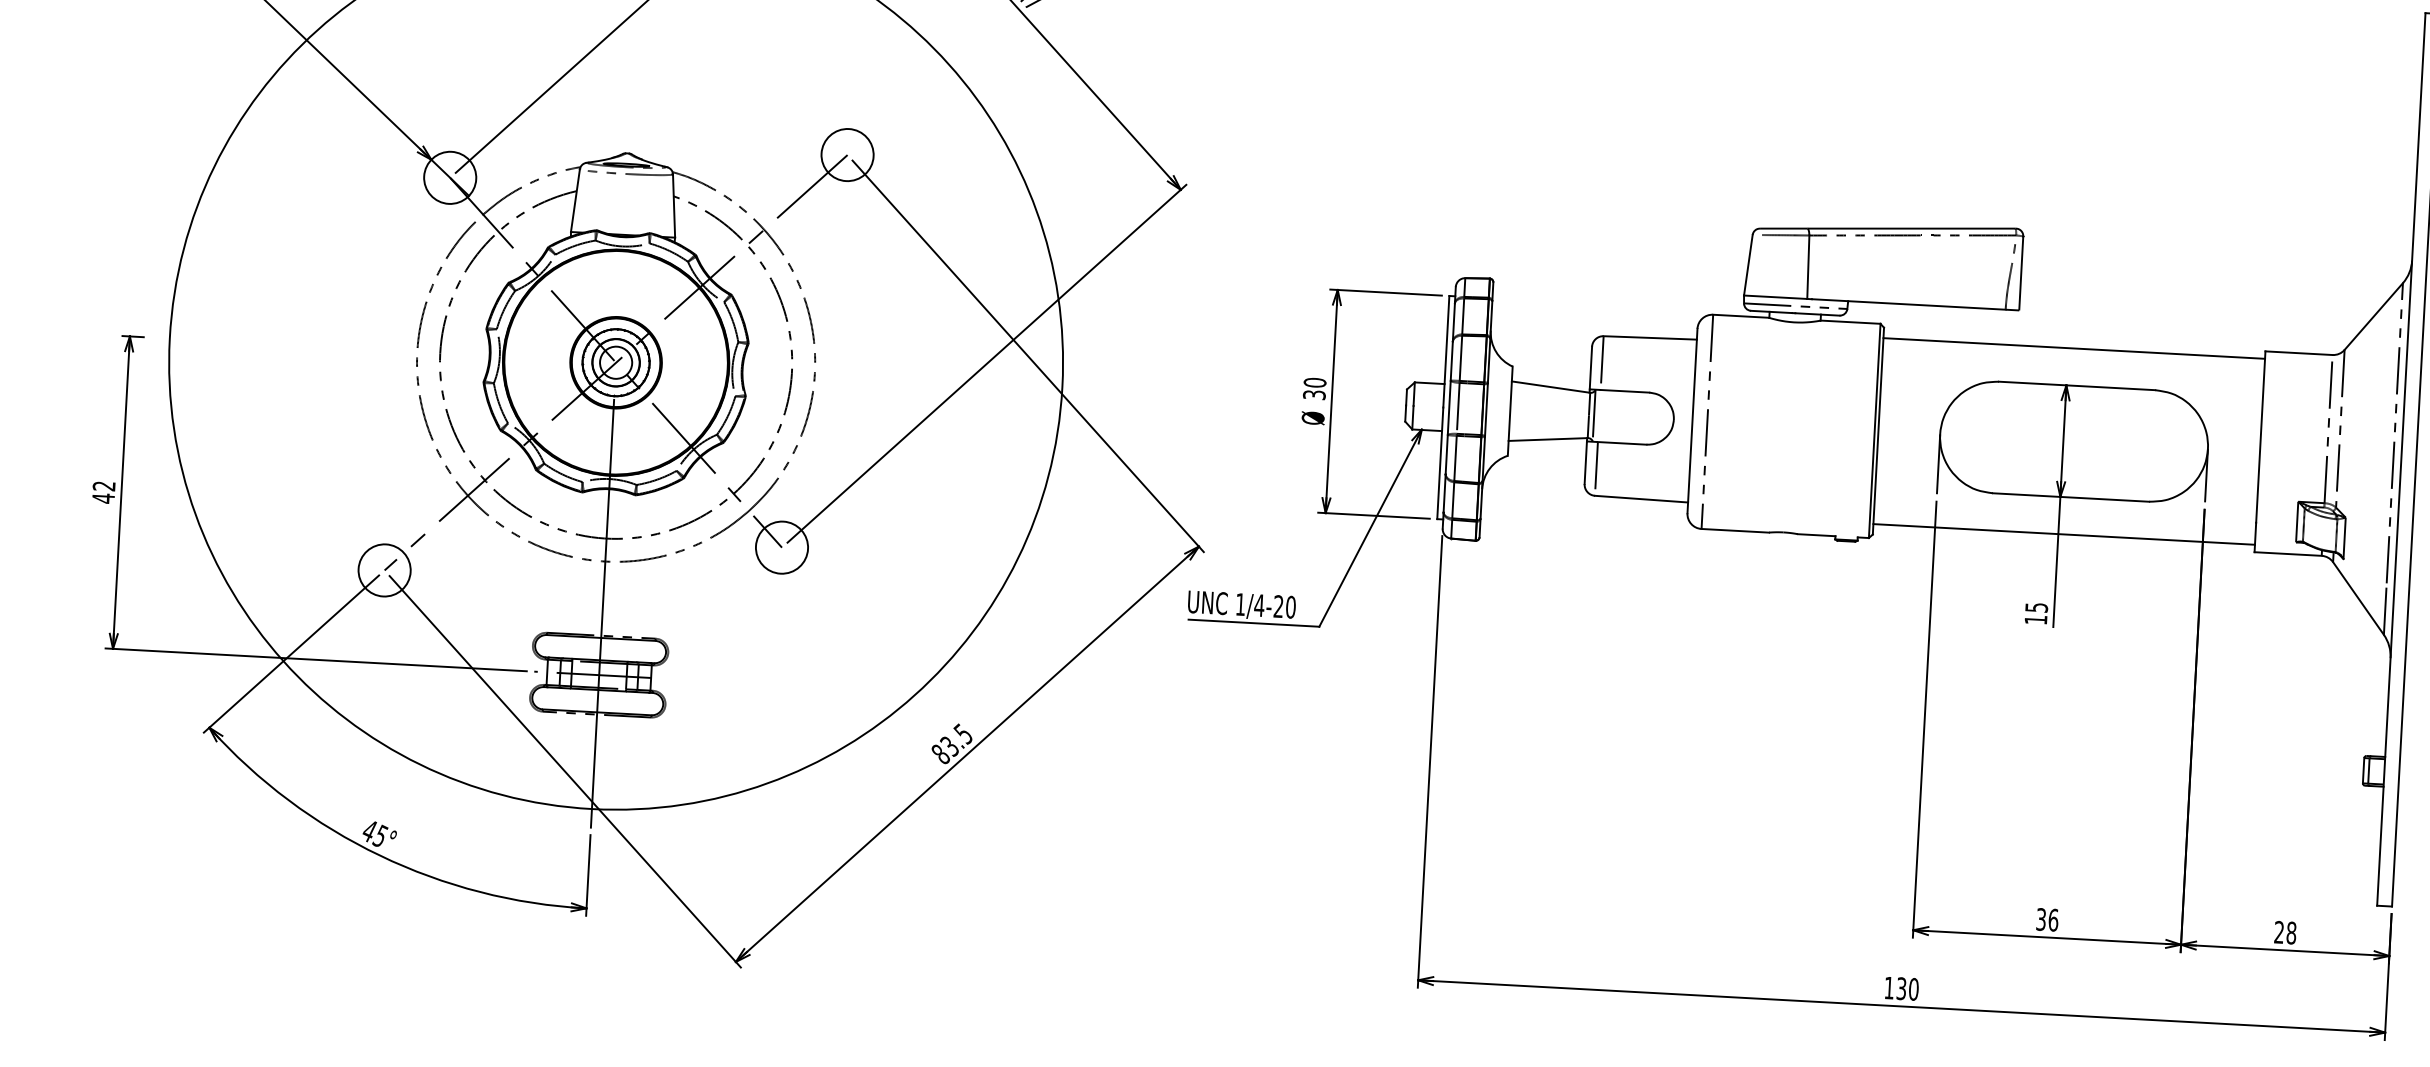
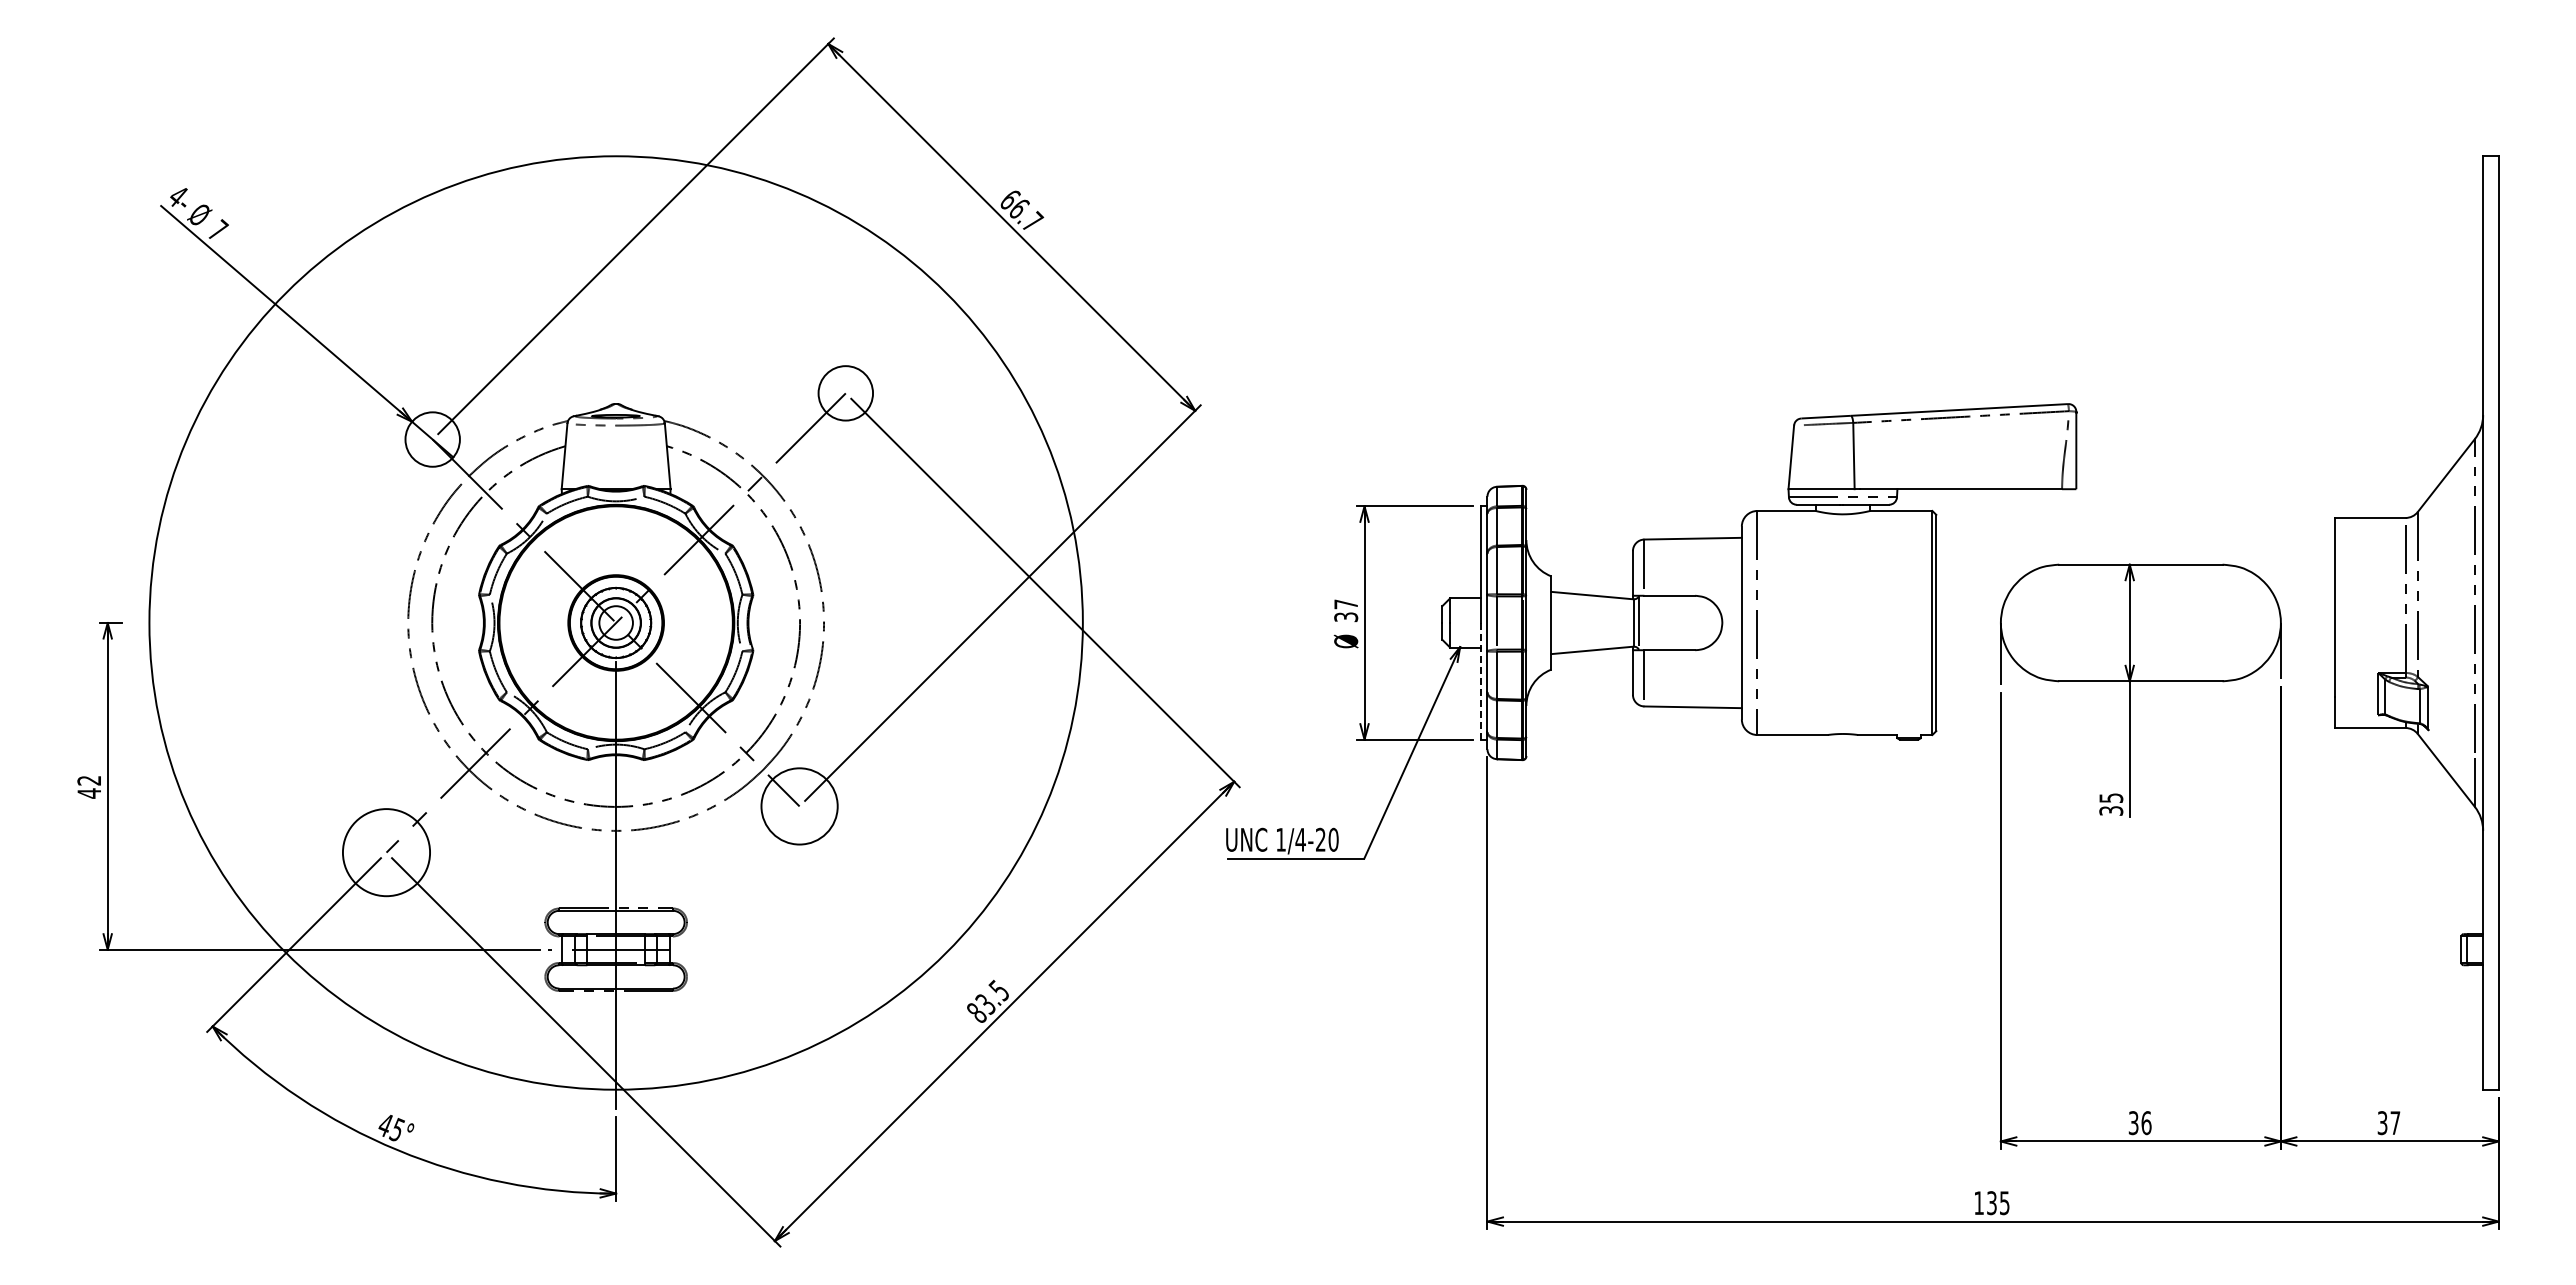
line: (2073, 348) -> (2135, 525), removed
text: (1315, 382) -> (1346, 604), 30 -> 37
line: (1440, 462) -> (1481, 680), solid -> dashed
line: (2063, 534) -> (2135, 720), removed
circle: (781, 547) -> (799, 806), size x1.4
circle: (384, 570) -> (386, 852), size x1.6
text: (2036, 619) -> (2111, 810), 15 -> 35
text: (2284, 933) -> (2388, 1123), 28 -> 37
text: (1913, 989) -> (2004, 1203), 130 -> 135

